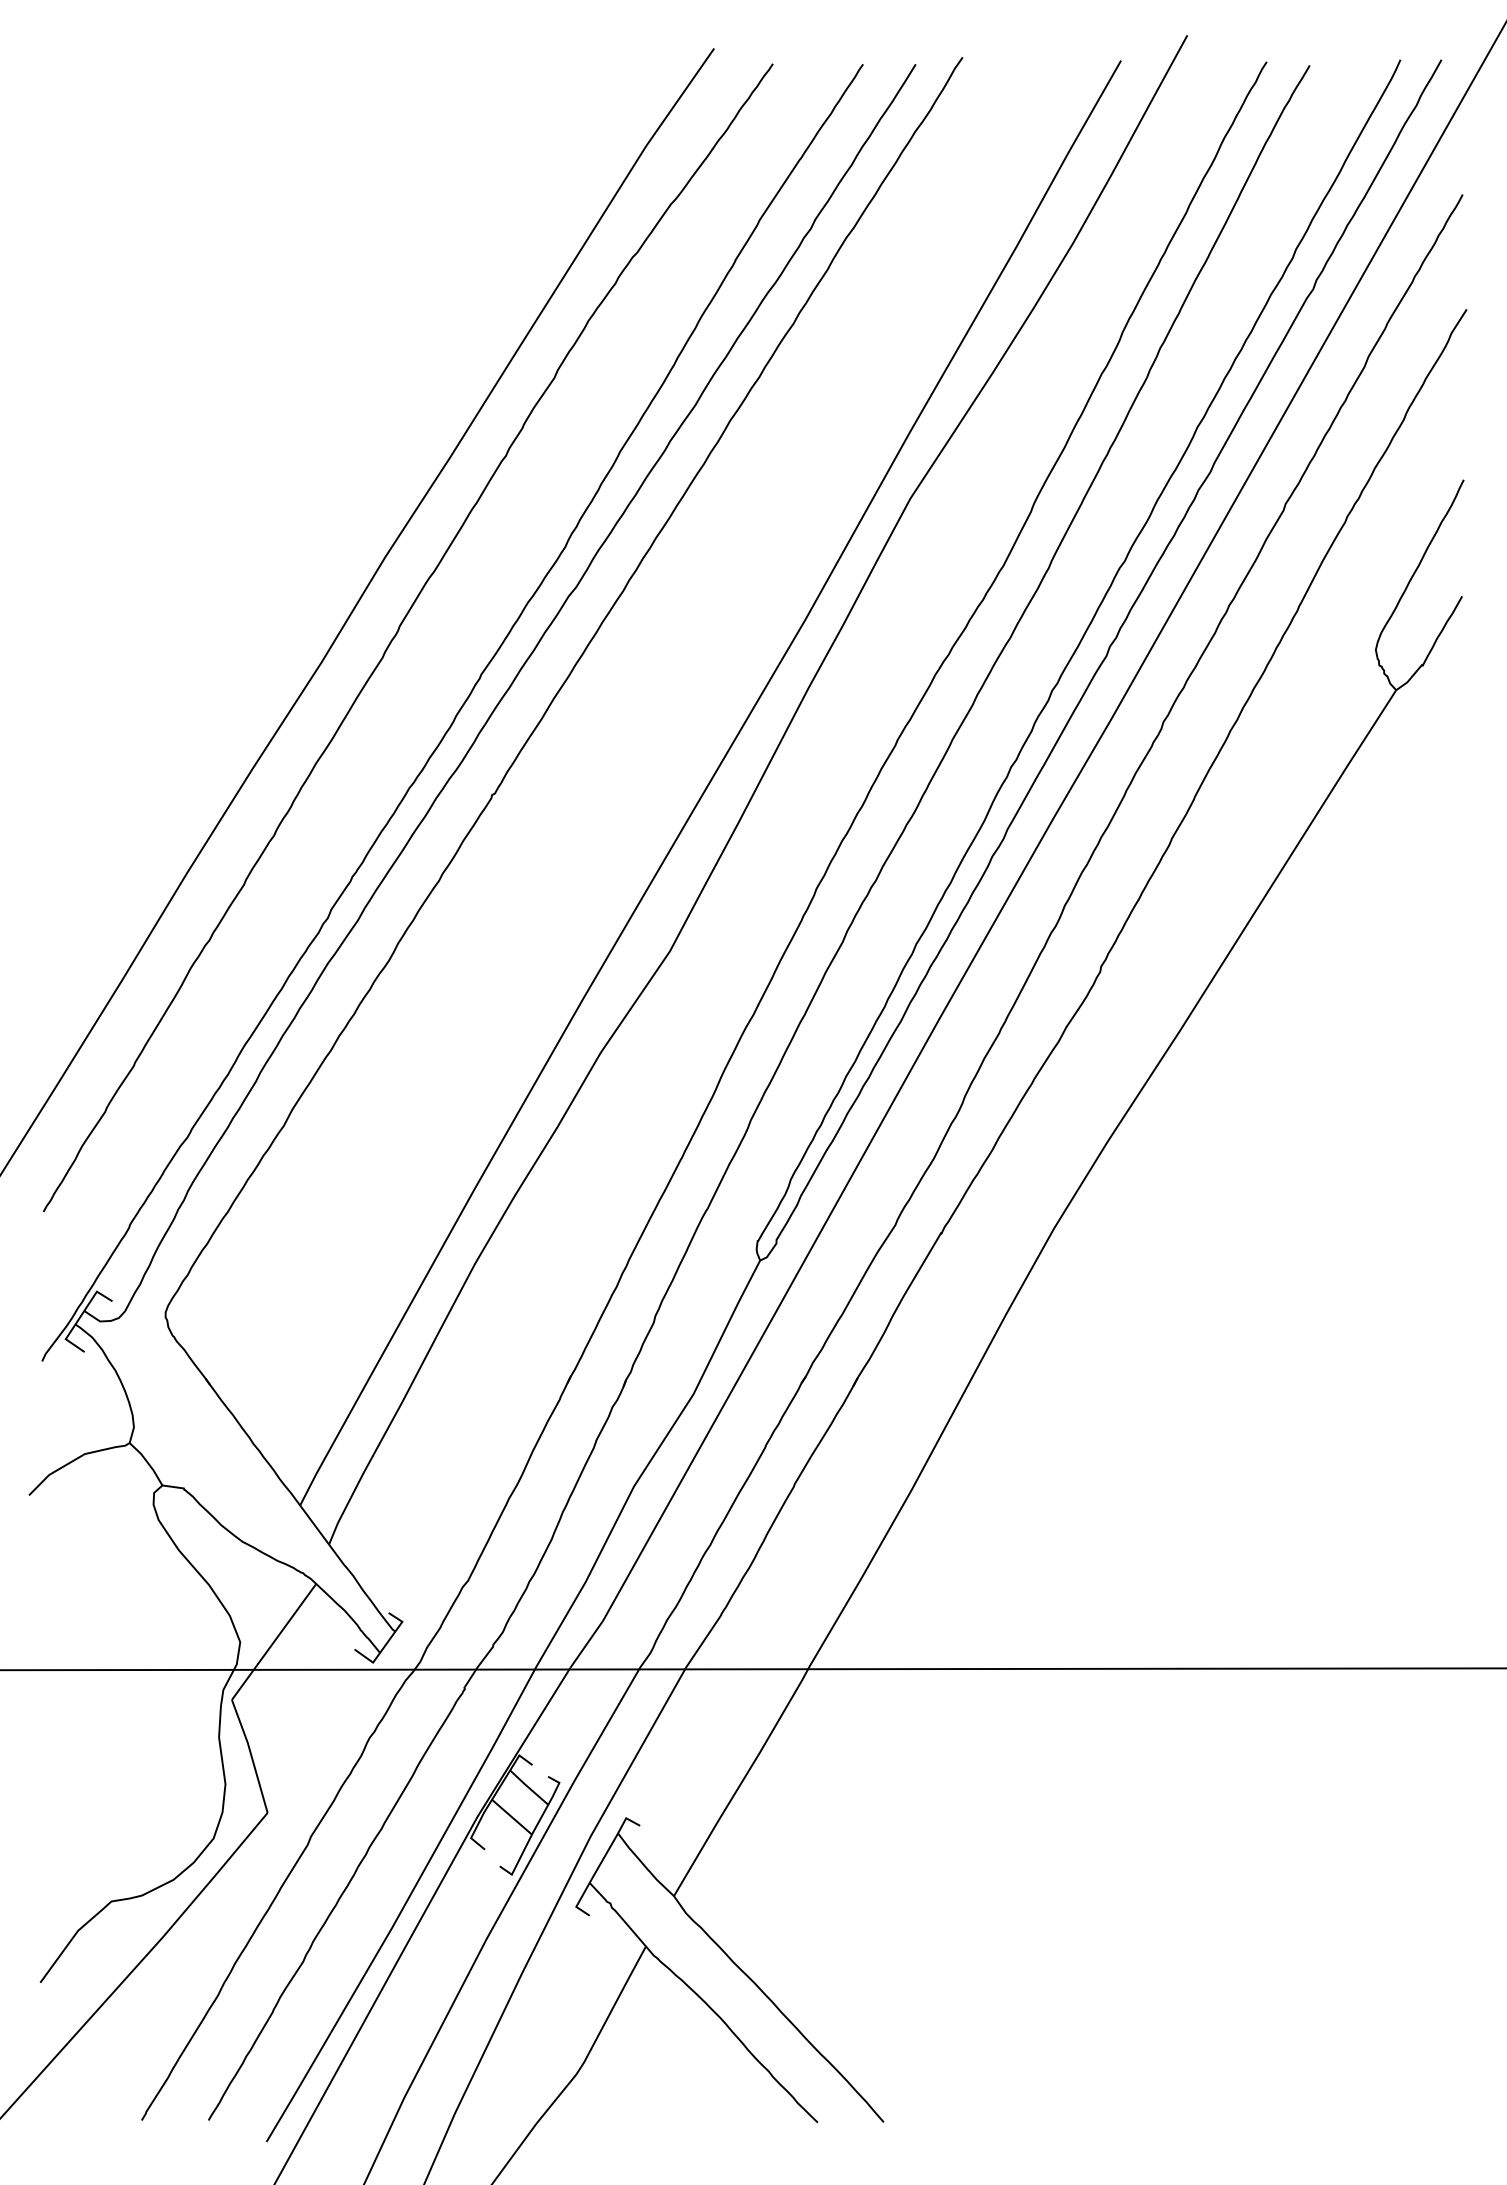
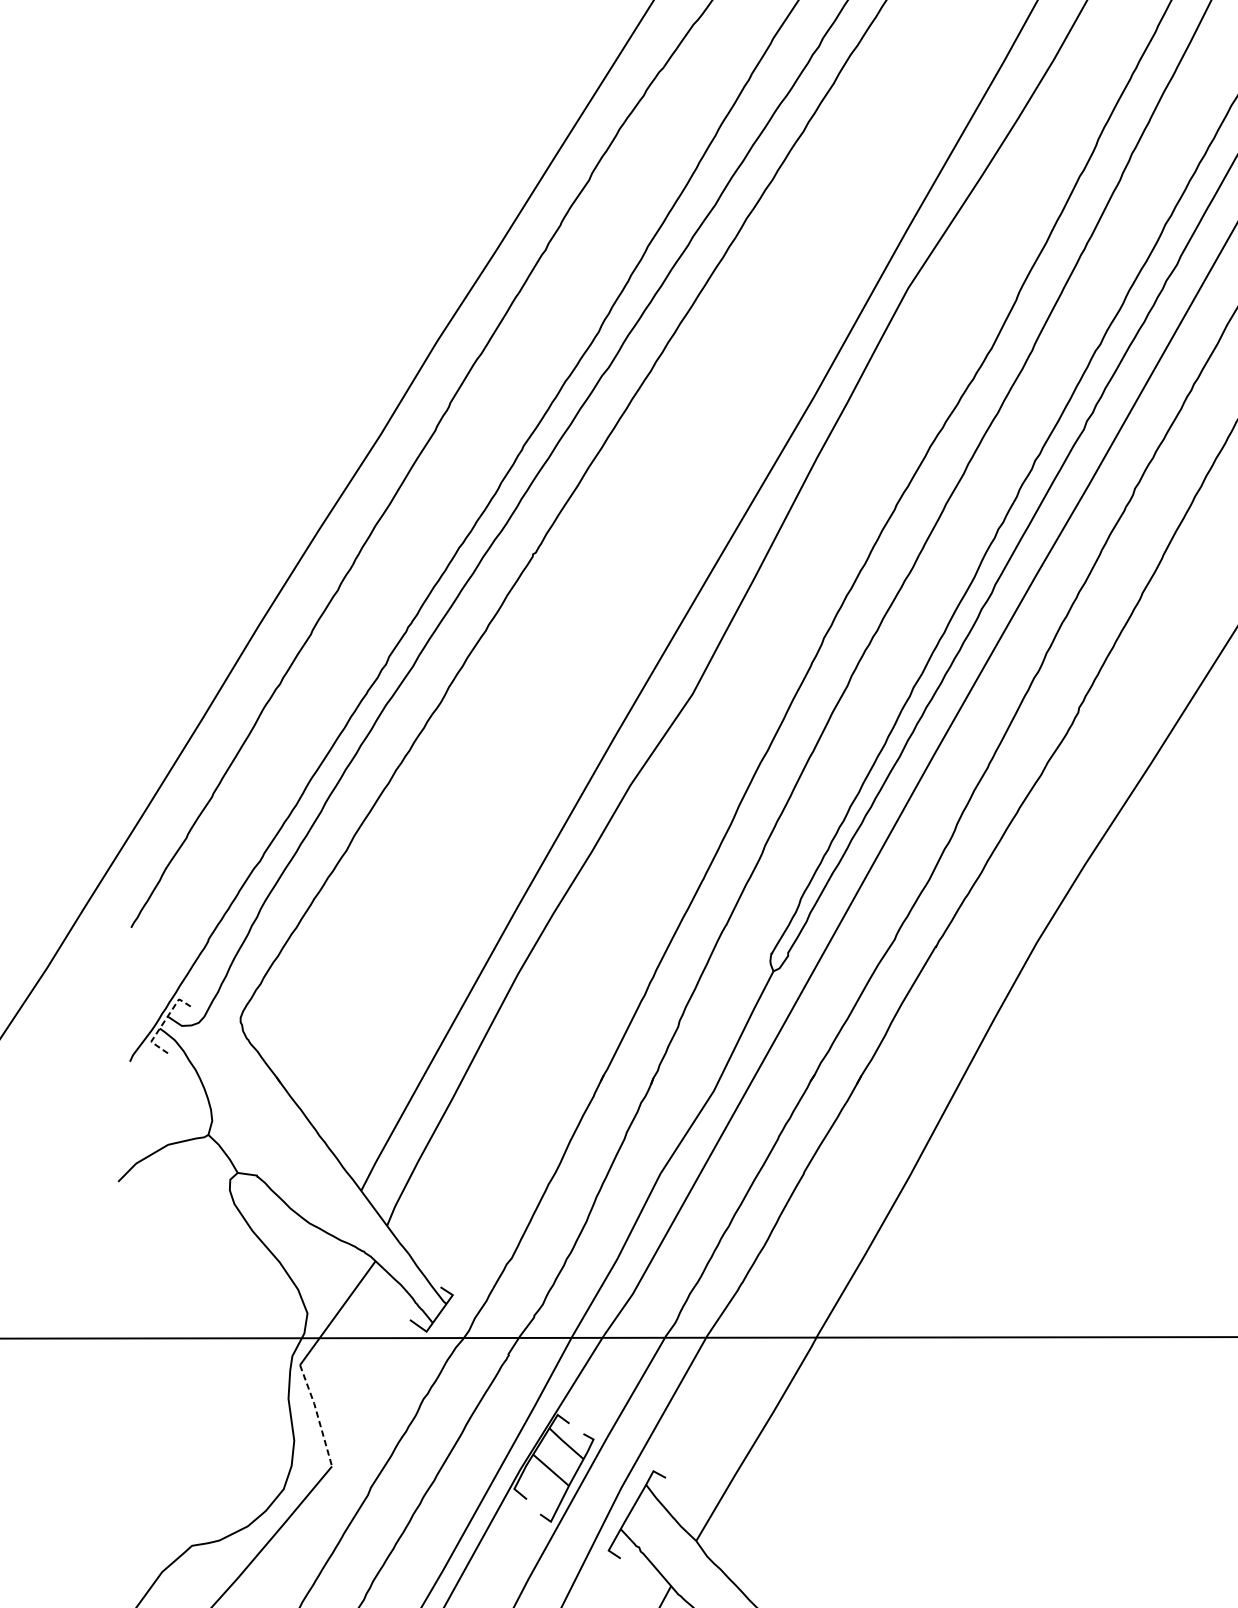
line: (80, 1316) -> (164, 1021), solid -> dashed
line: (251, 1755) -> (317, 1414), solid -> dashed

